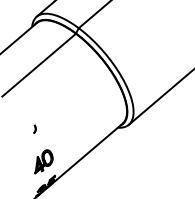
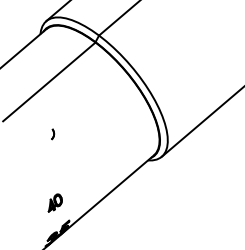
part: (35, 129) -> (53, 134), moved
part: (44, 161) -> (55, 202), size x0.6

